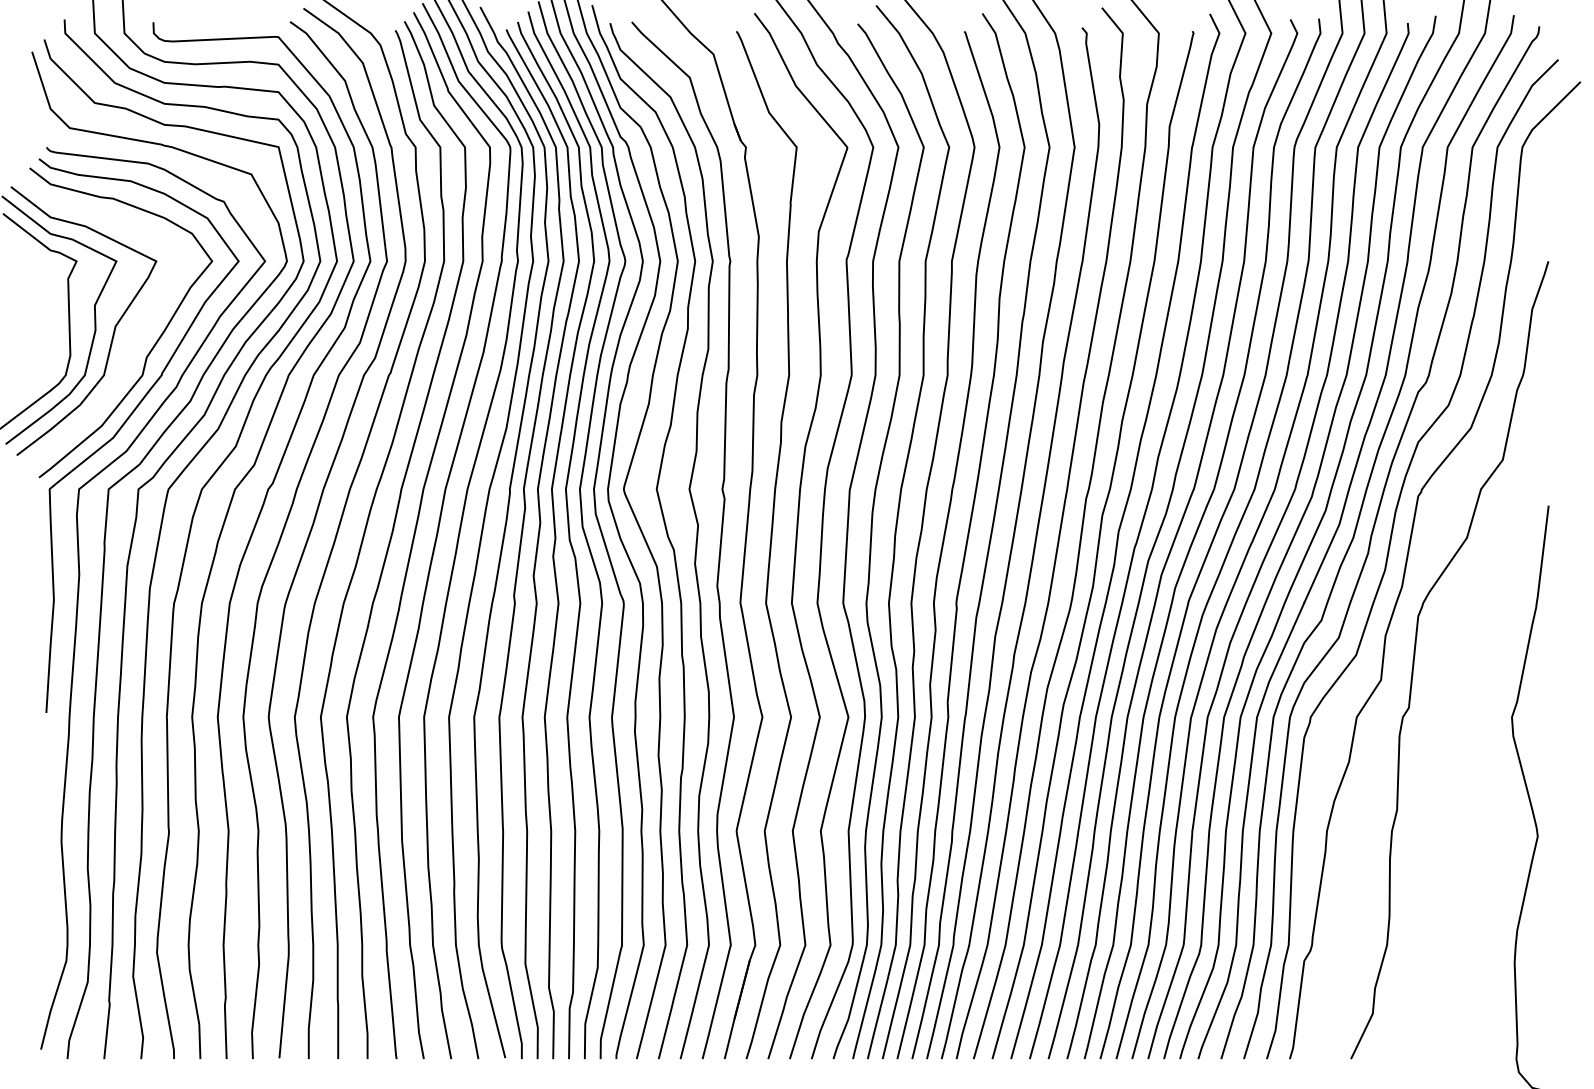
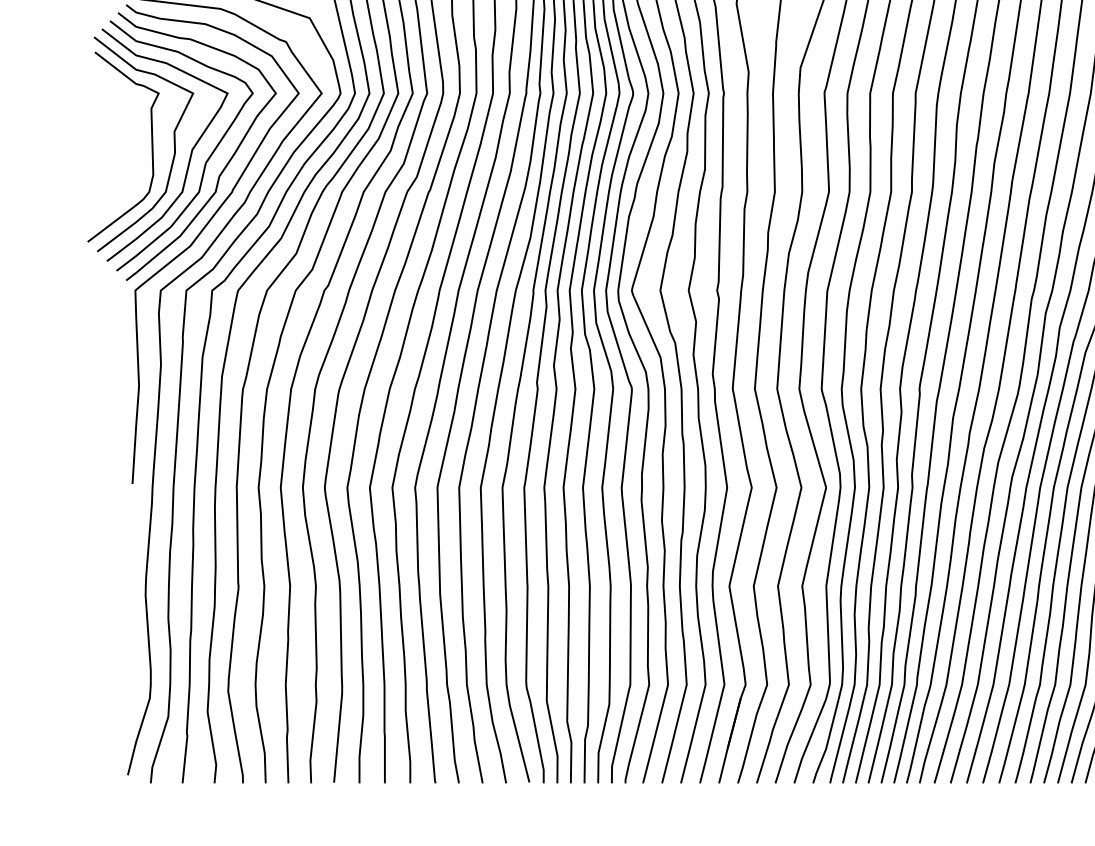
curve: (131, 339) -> (206, 161), added

